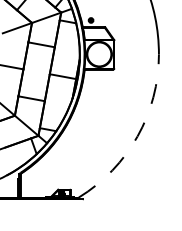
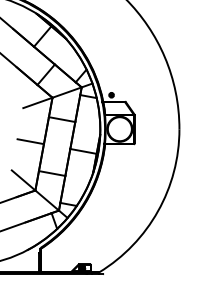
arc: (138, 136) -> (158, 211), dashed -> solid

